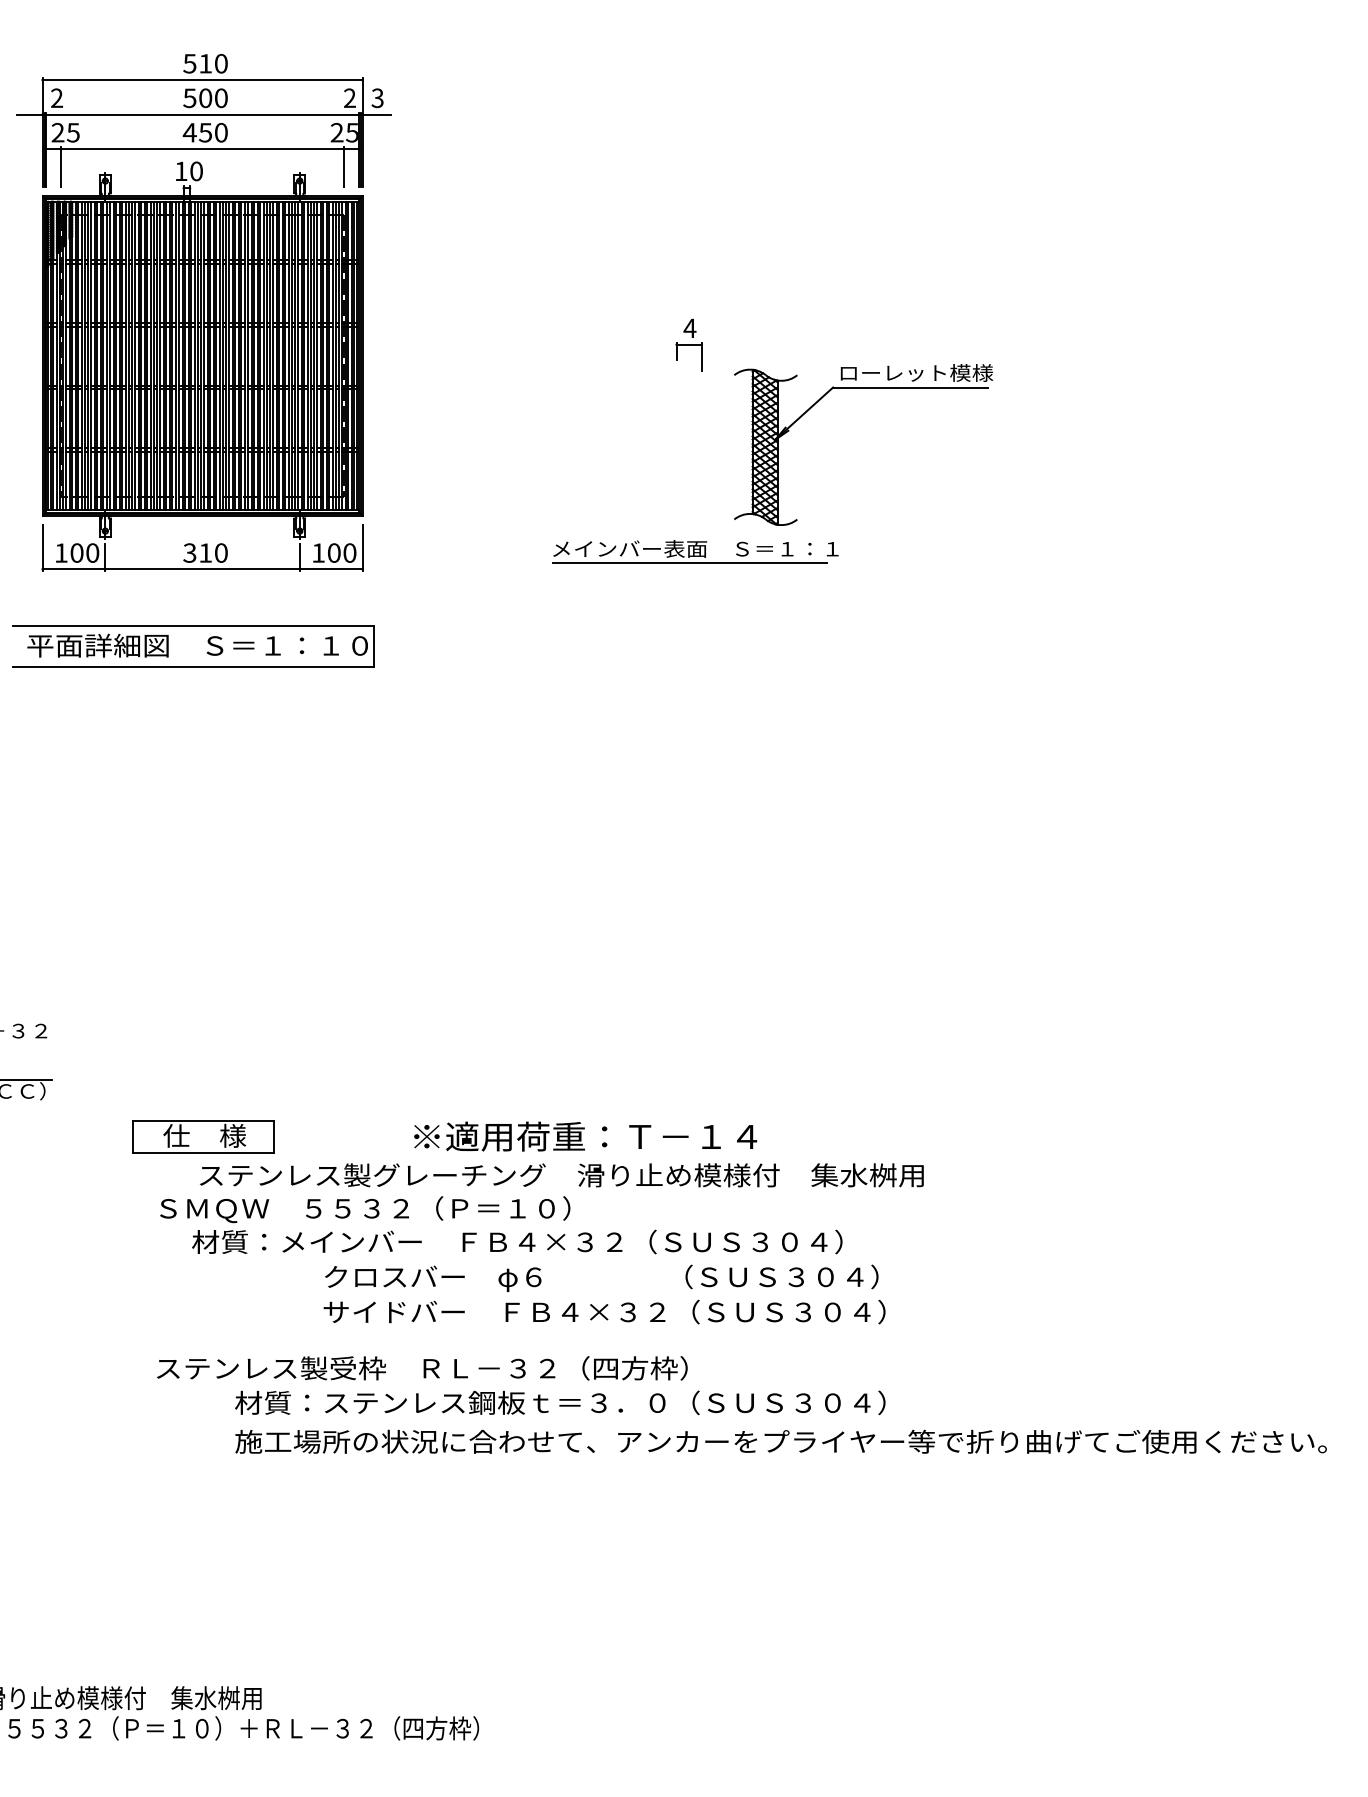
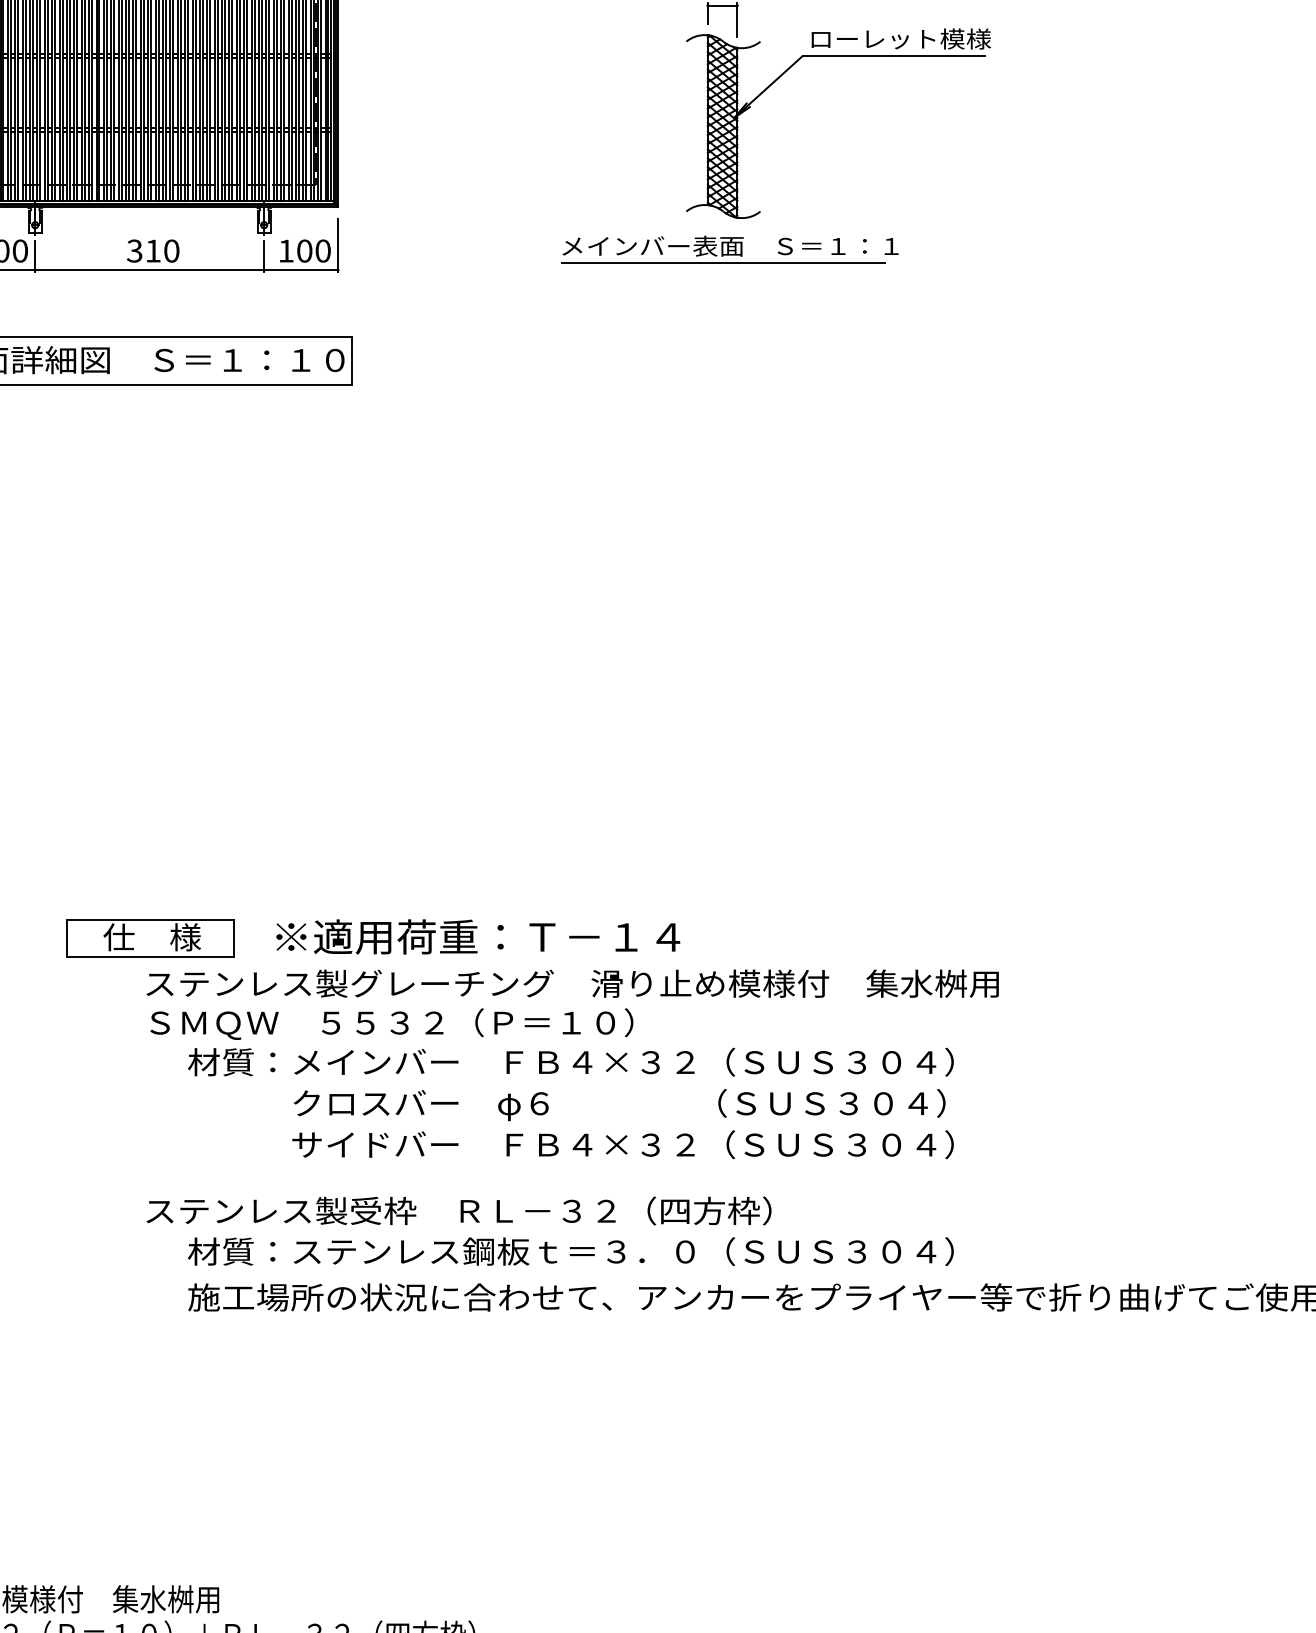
part: (863, 388) -> (838, 57), moved
text: (585, 1136) -> (478, 936), moved
text: (501, 1225) -> (552, 1042), moved
text: (422, 1368) -> (459, 1211), moved

